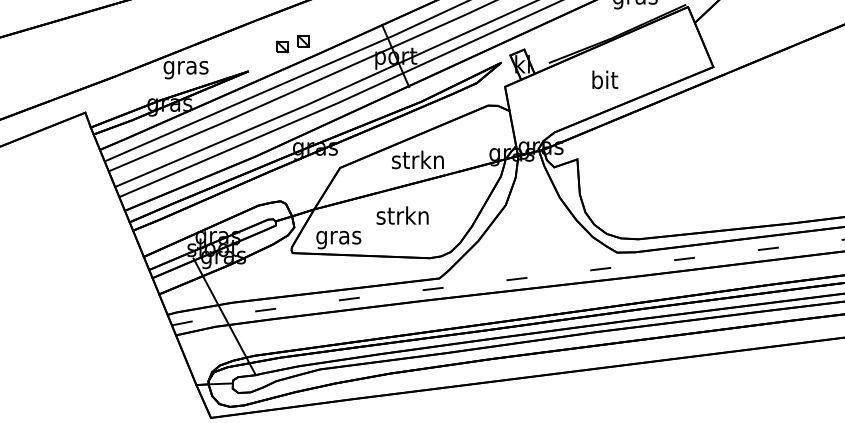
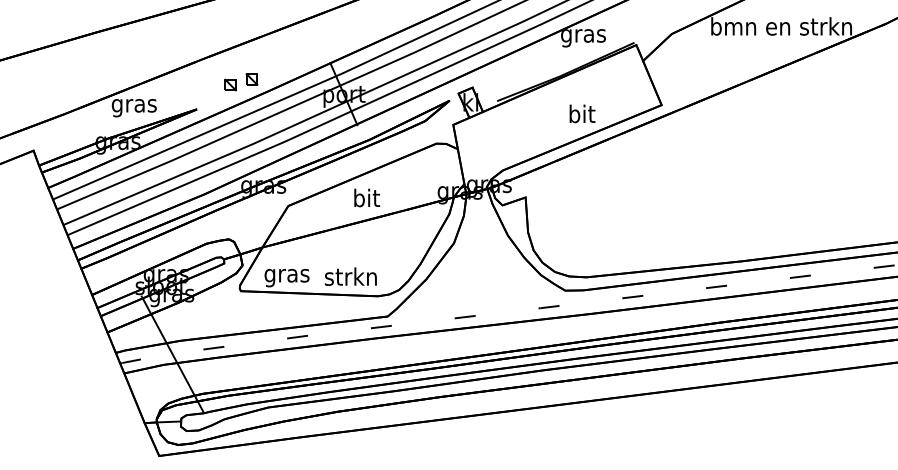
text: (605, 79) -> (582, 113), moved
text: (418, 159) -> (366, 197), strkn -> bit
text: (402, 215) -> (350, 276), moved

